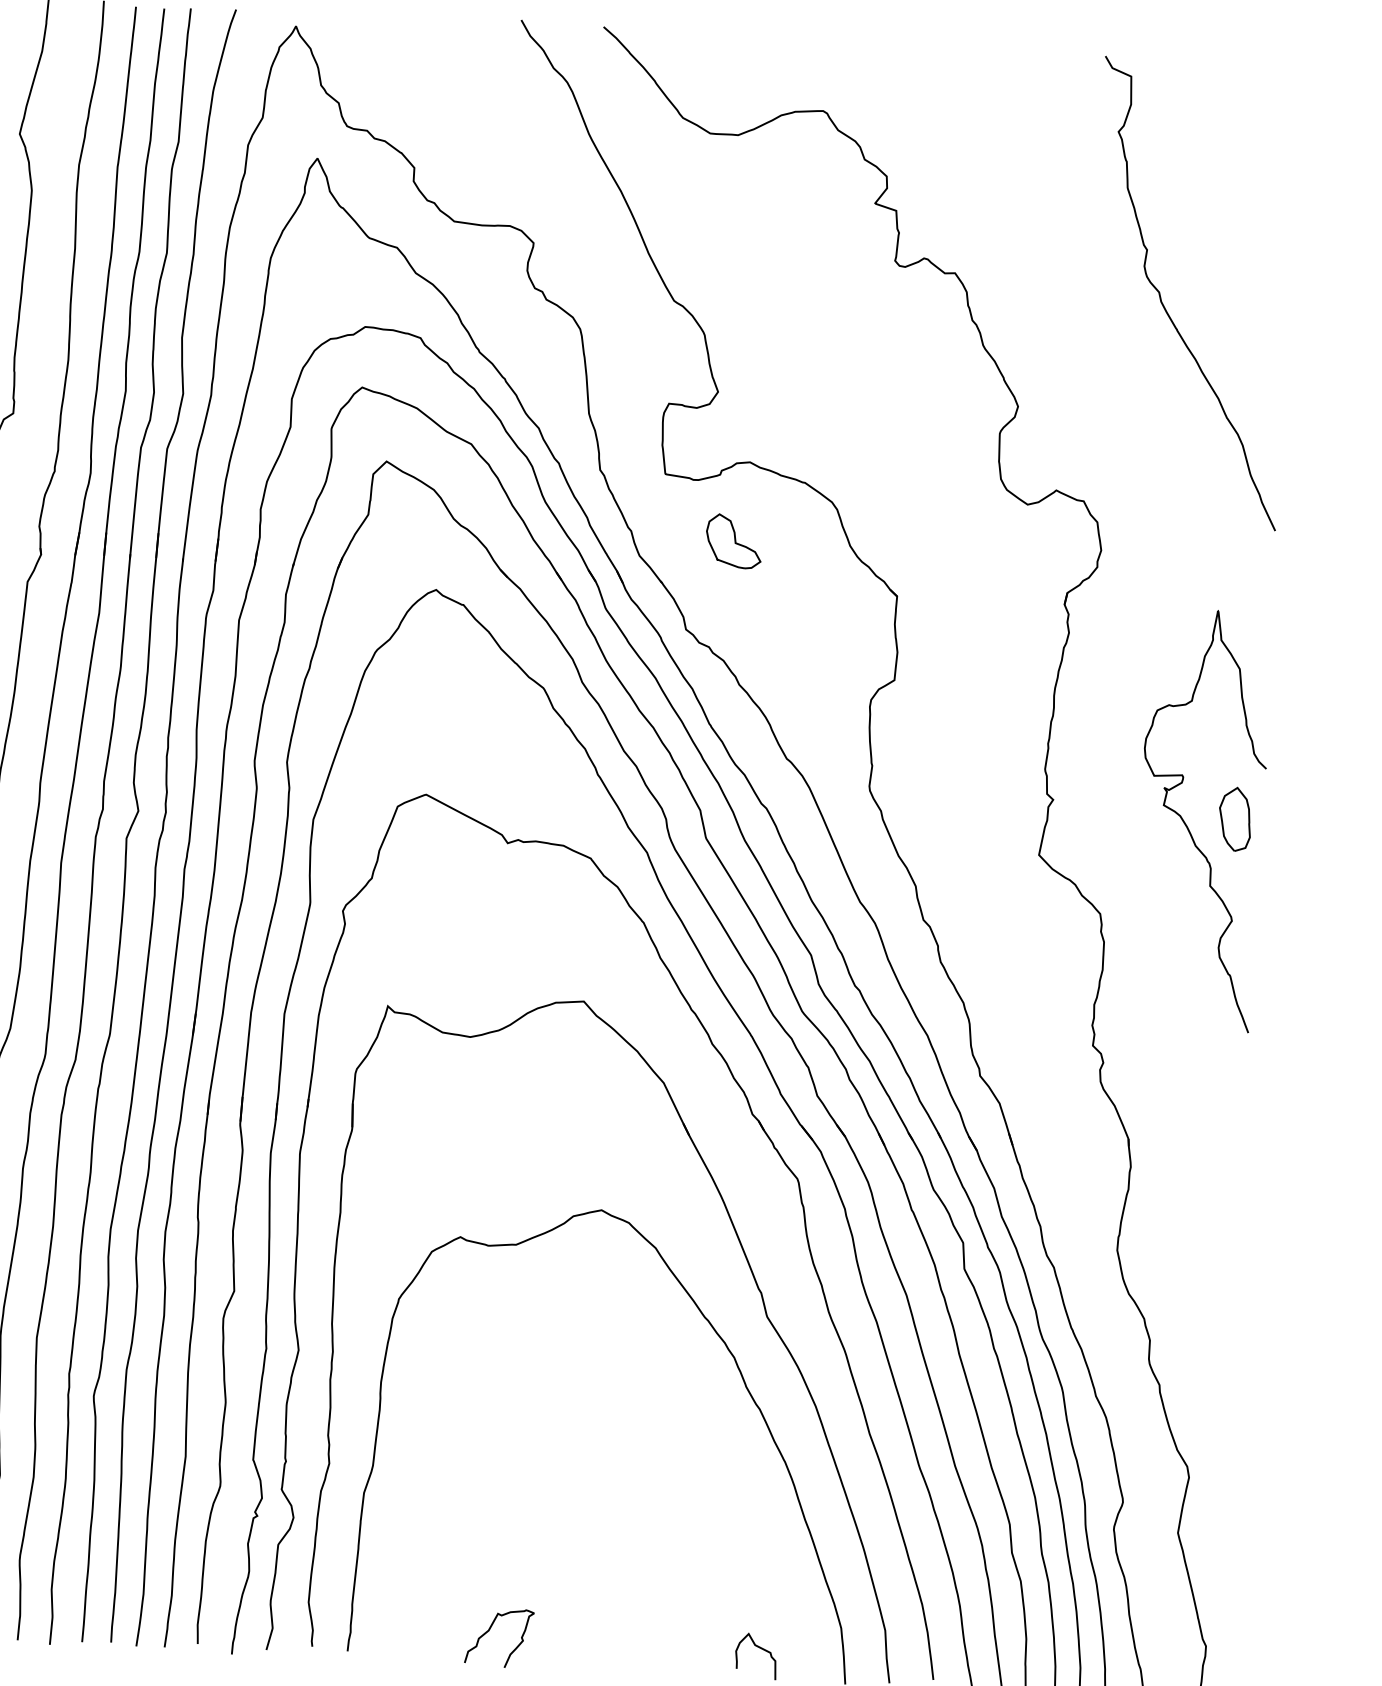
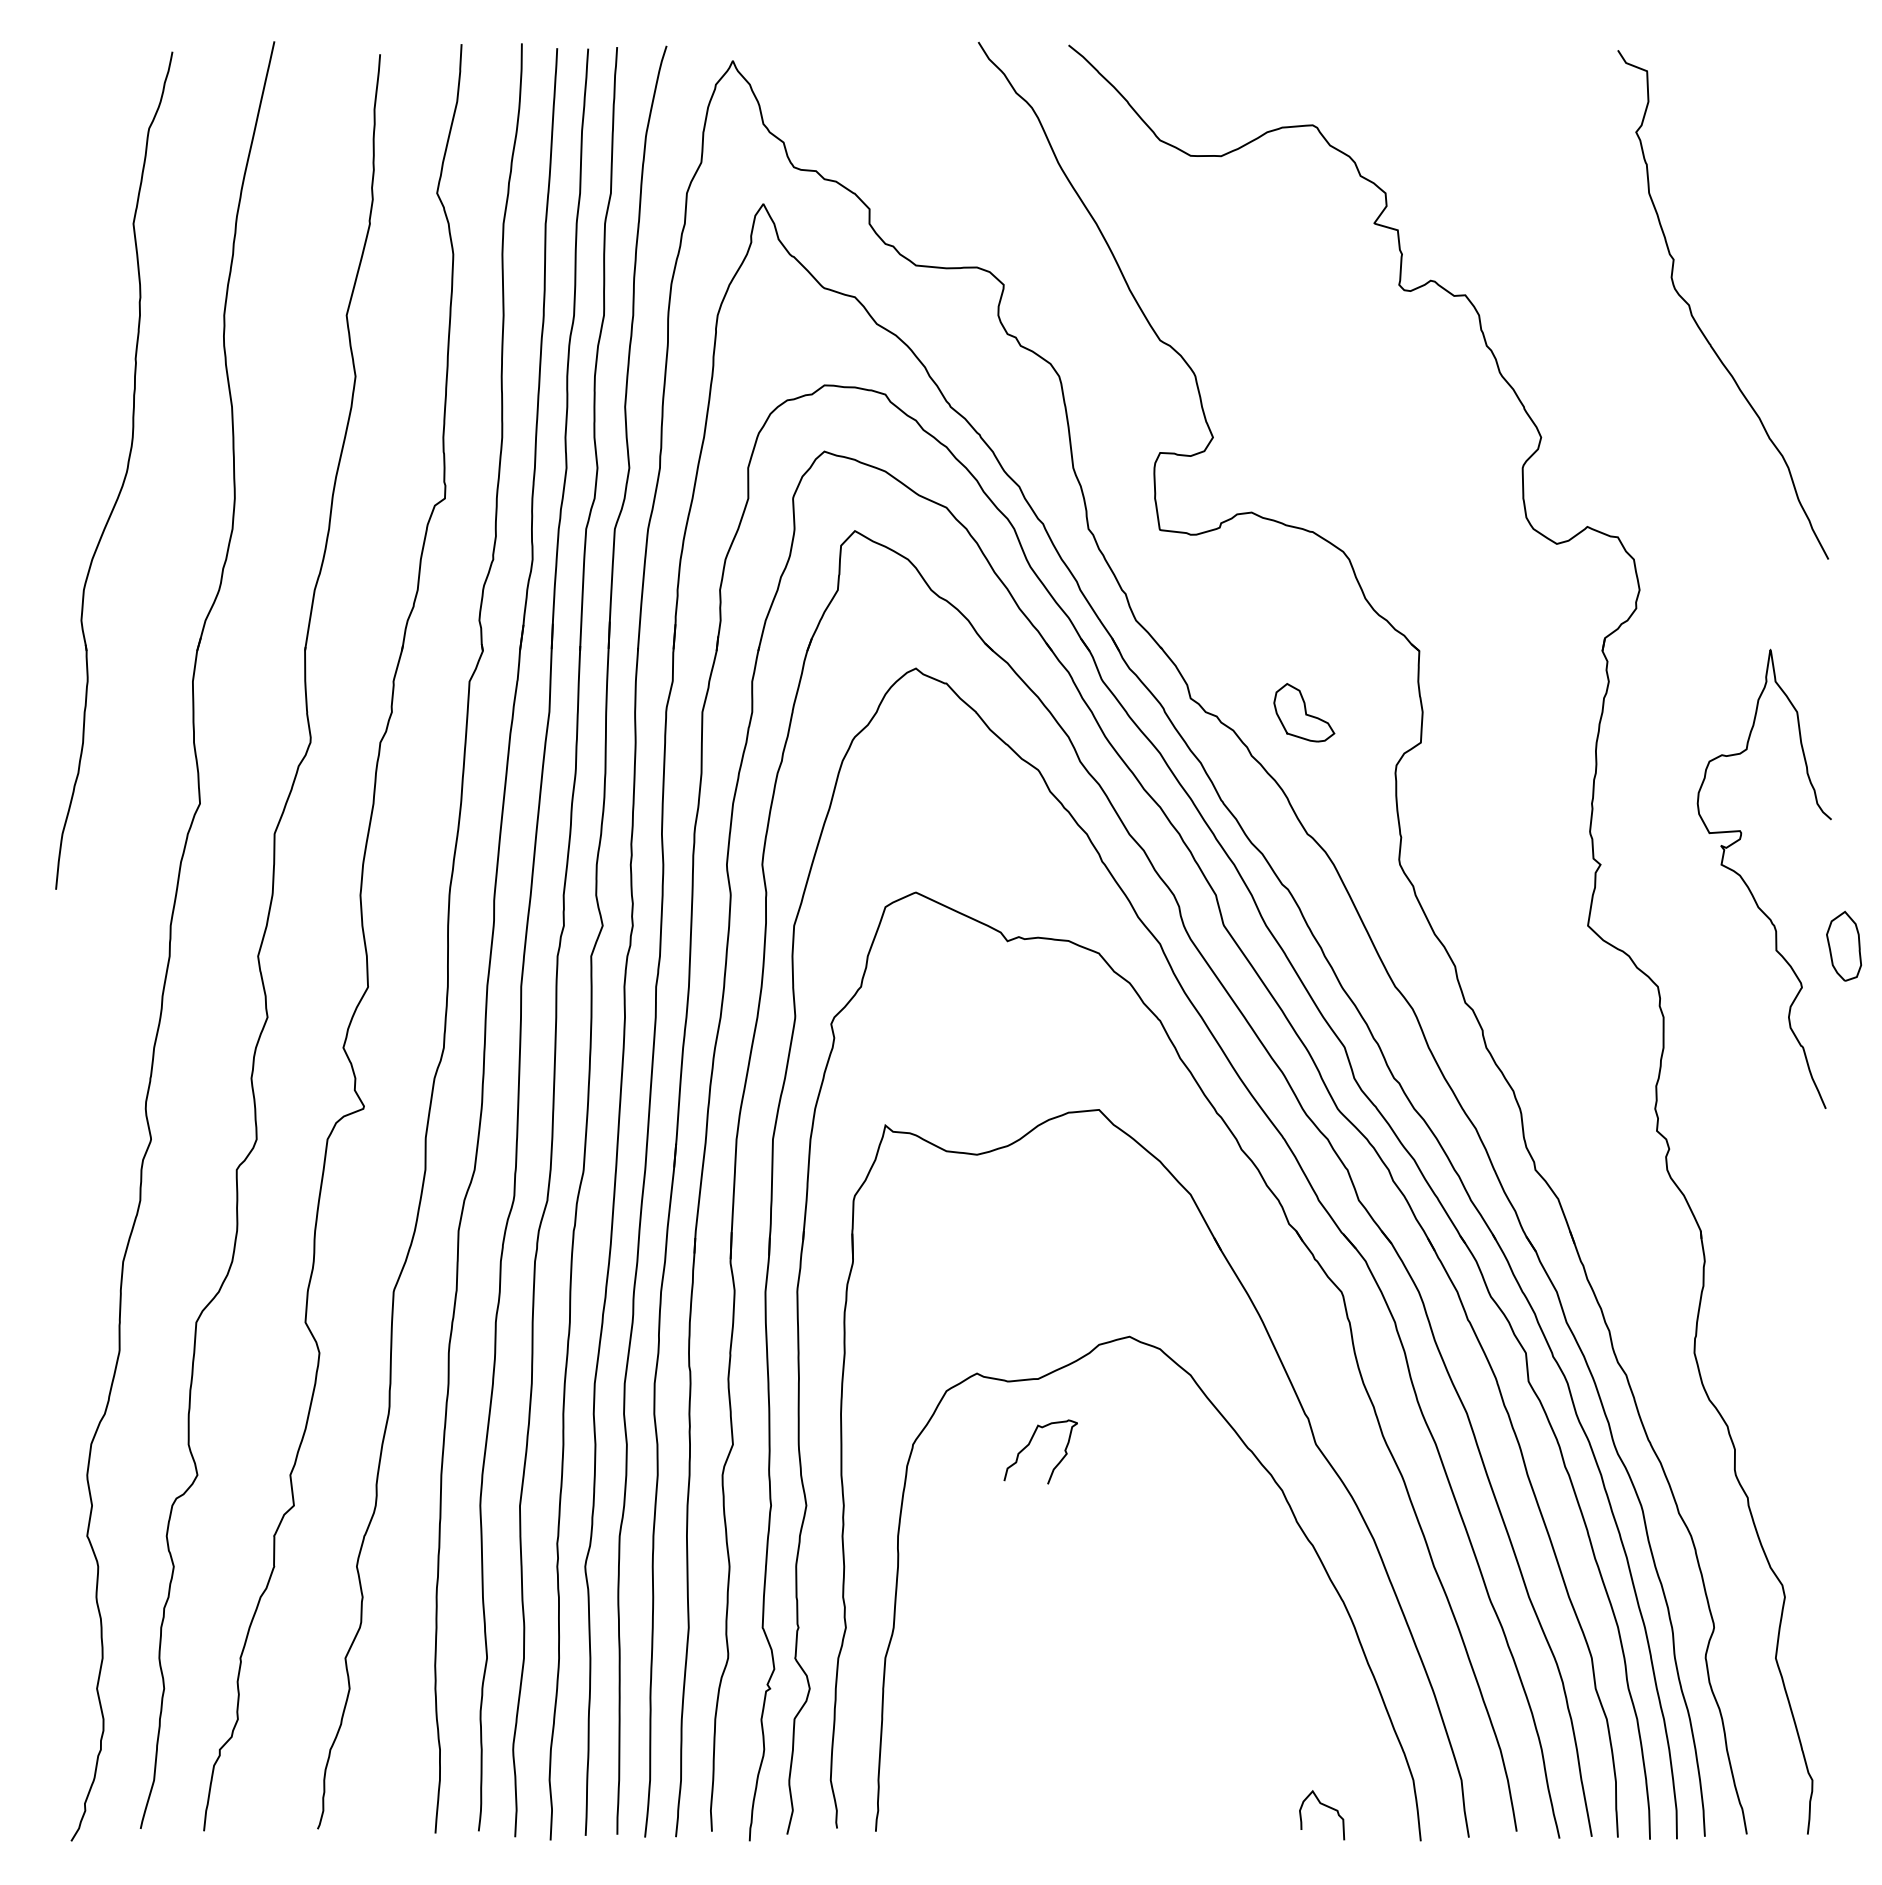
part: (734, 541) -> (1304, 712), moved
part: (1234, 818) -> (1843, 945), moved
curve: (489, 1631) -> (1029, 1445), moved

